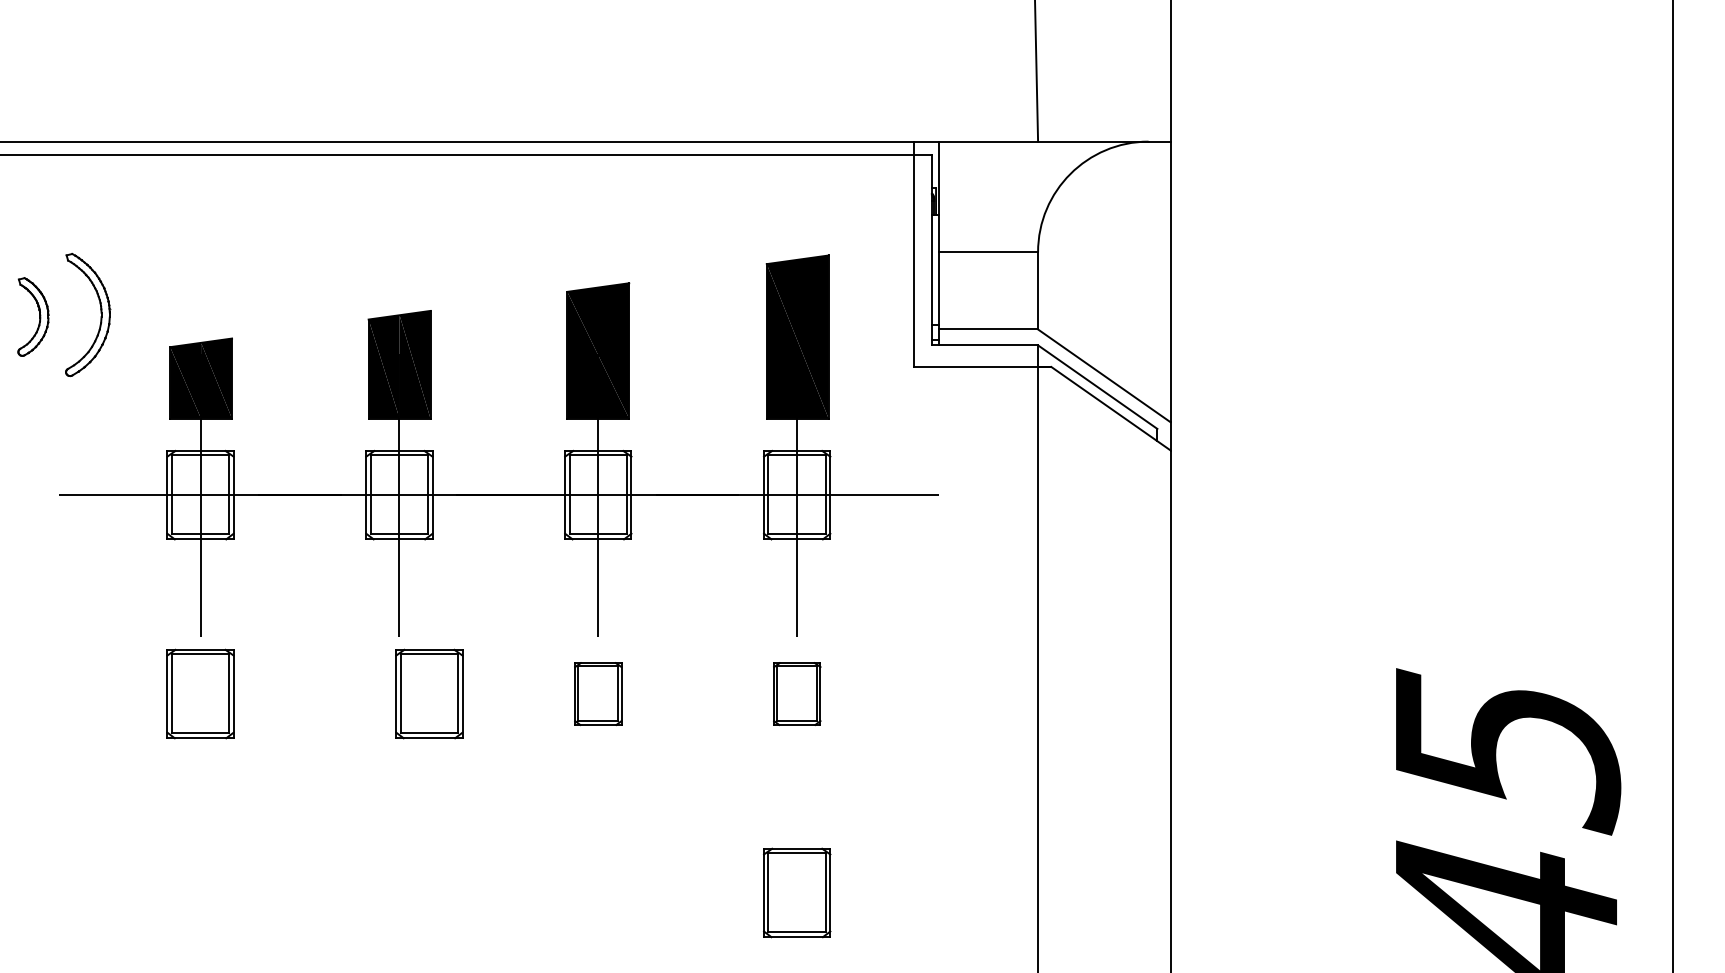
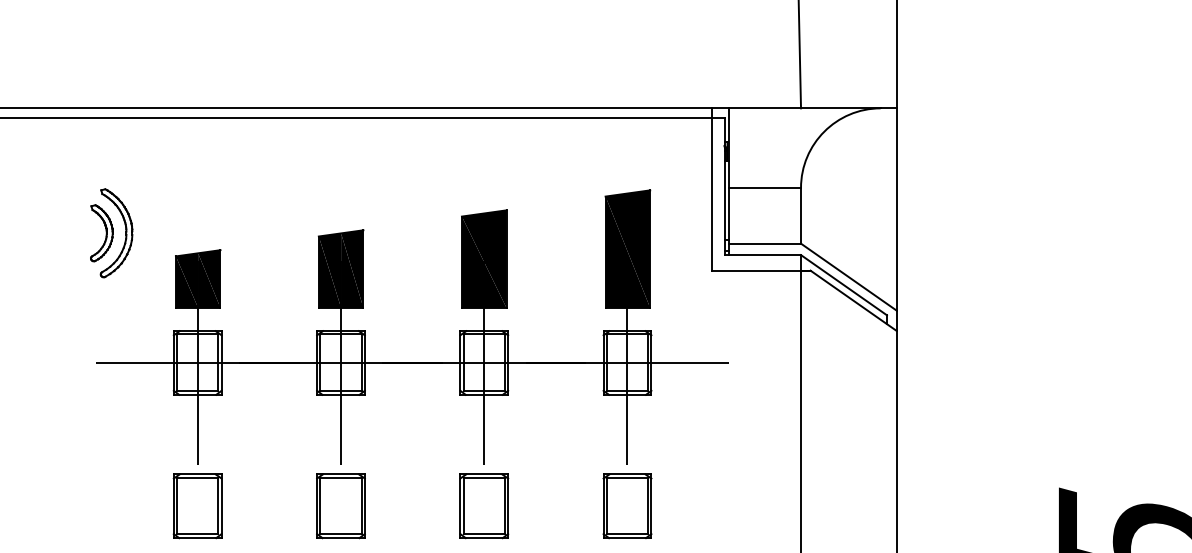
part: (33, 316) -> (101, 232), moved
part: (429, 693) -> (341, 505), moved
part: (598, 693) -> (484, 505), size x1.43
part: (797, 693) -> (627, 505), size x1.43

